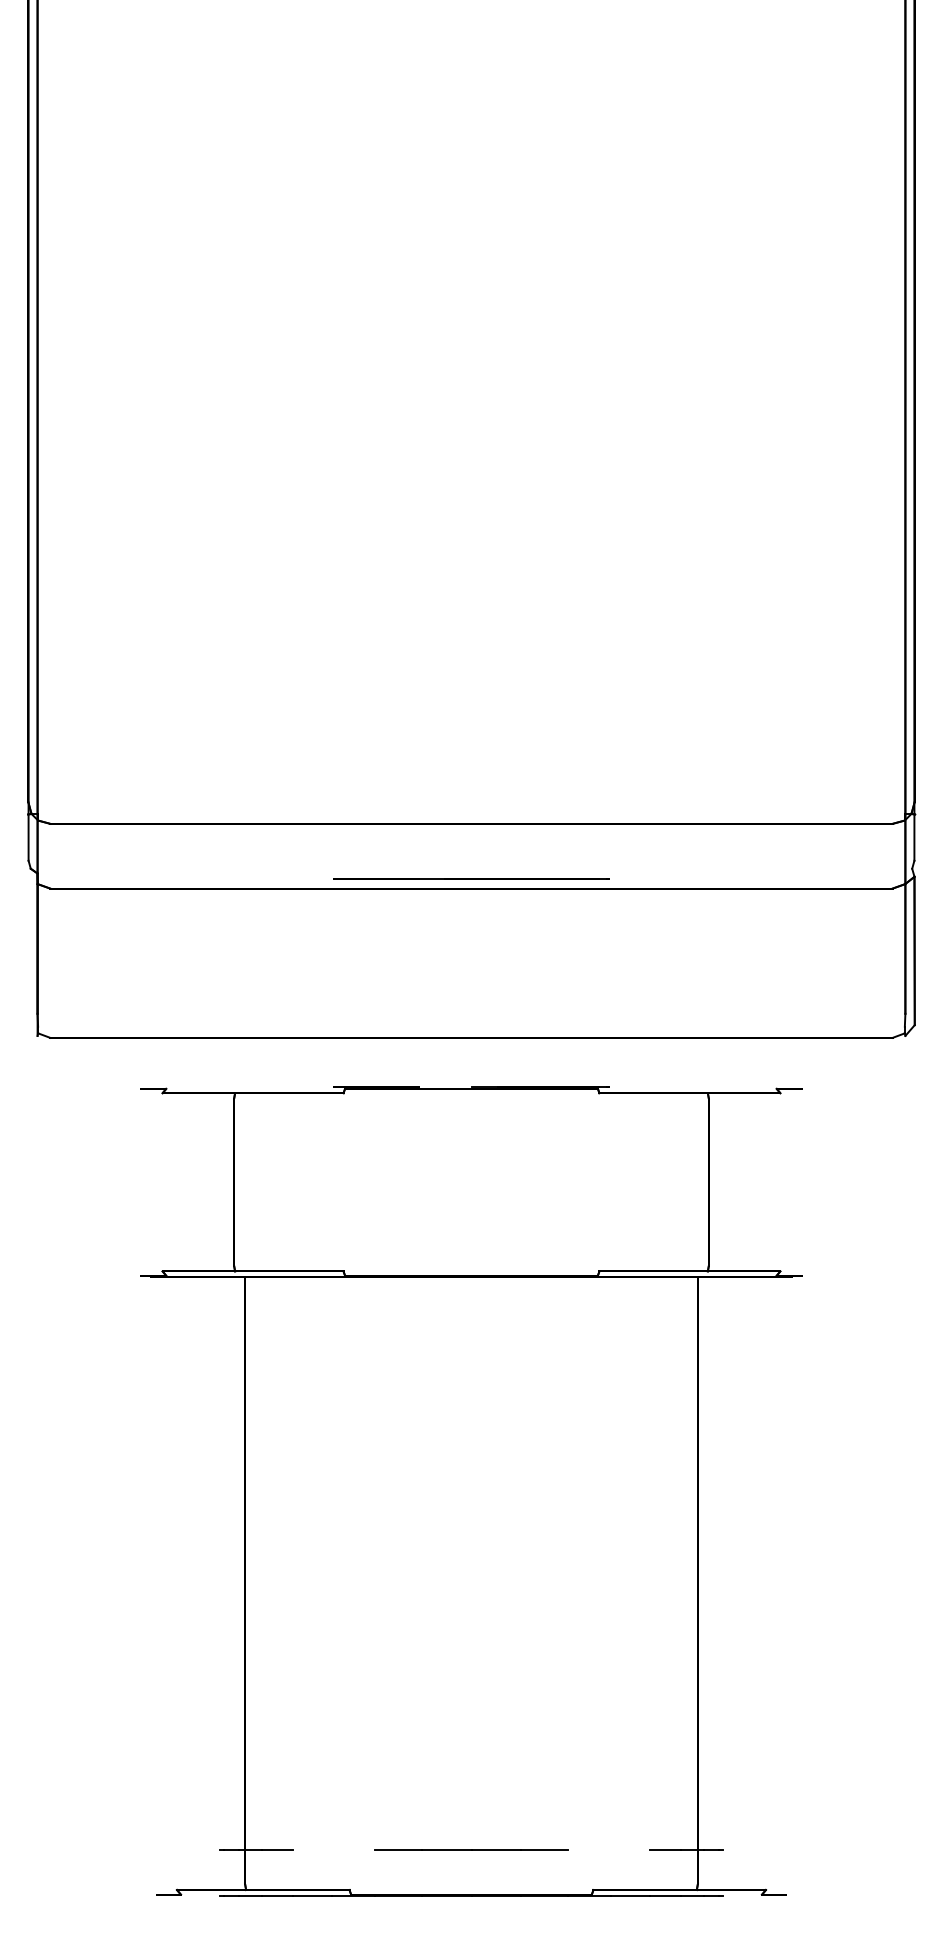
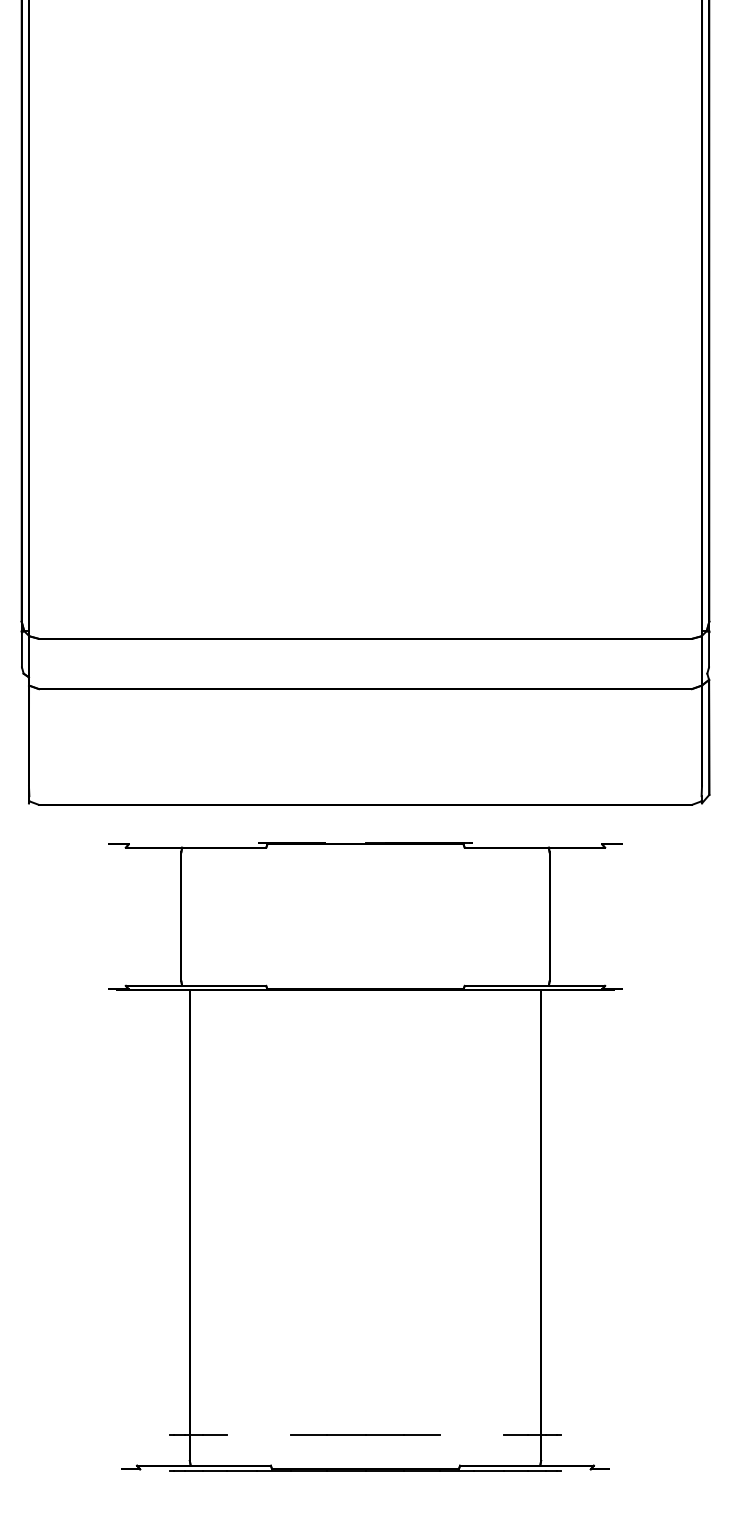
line: (471, 878) -> (365, 681), removed

